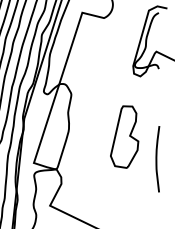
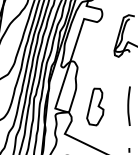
part: (124, 136) -> (95, 106), moved

